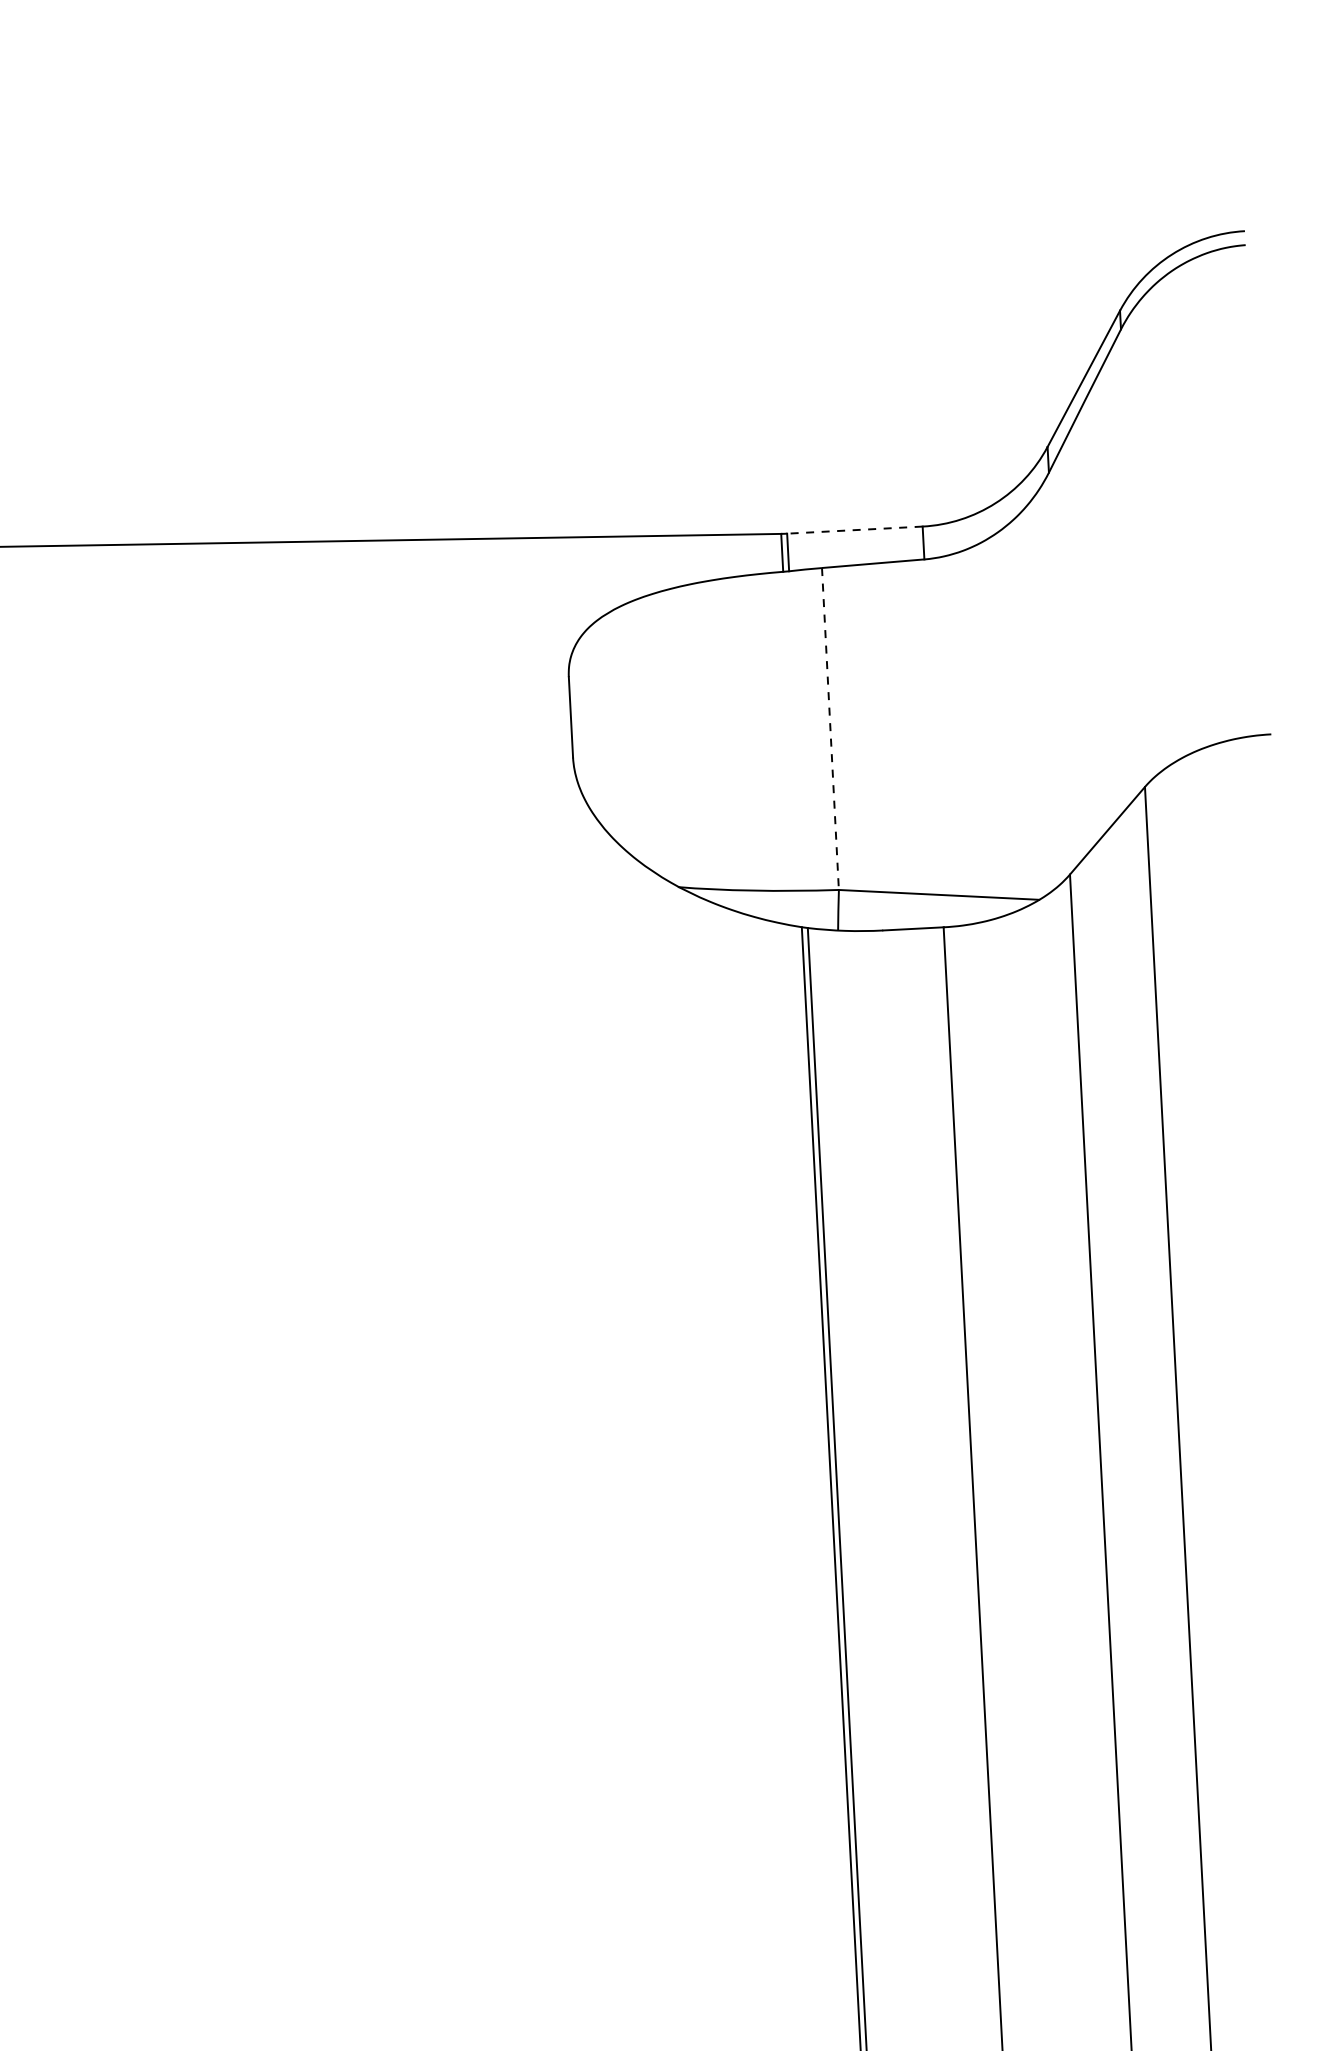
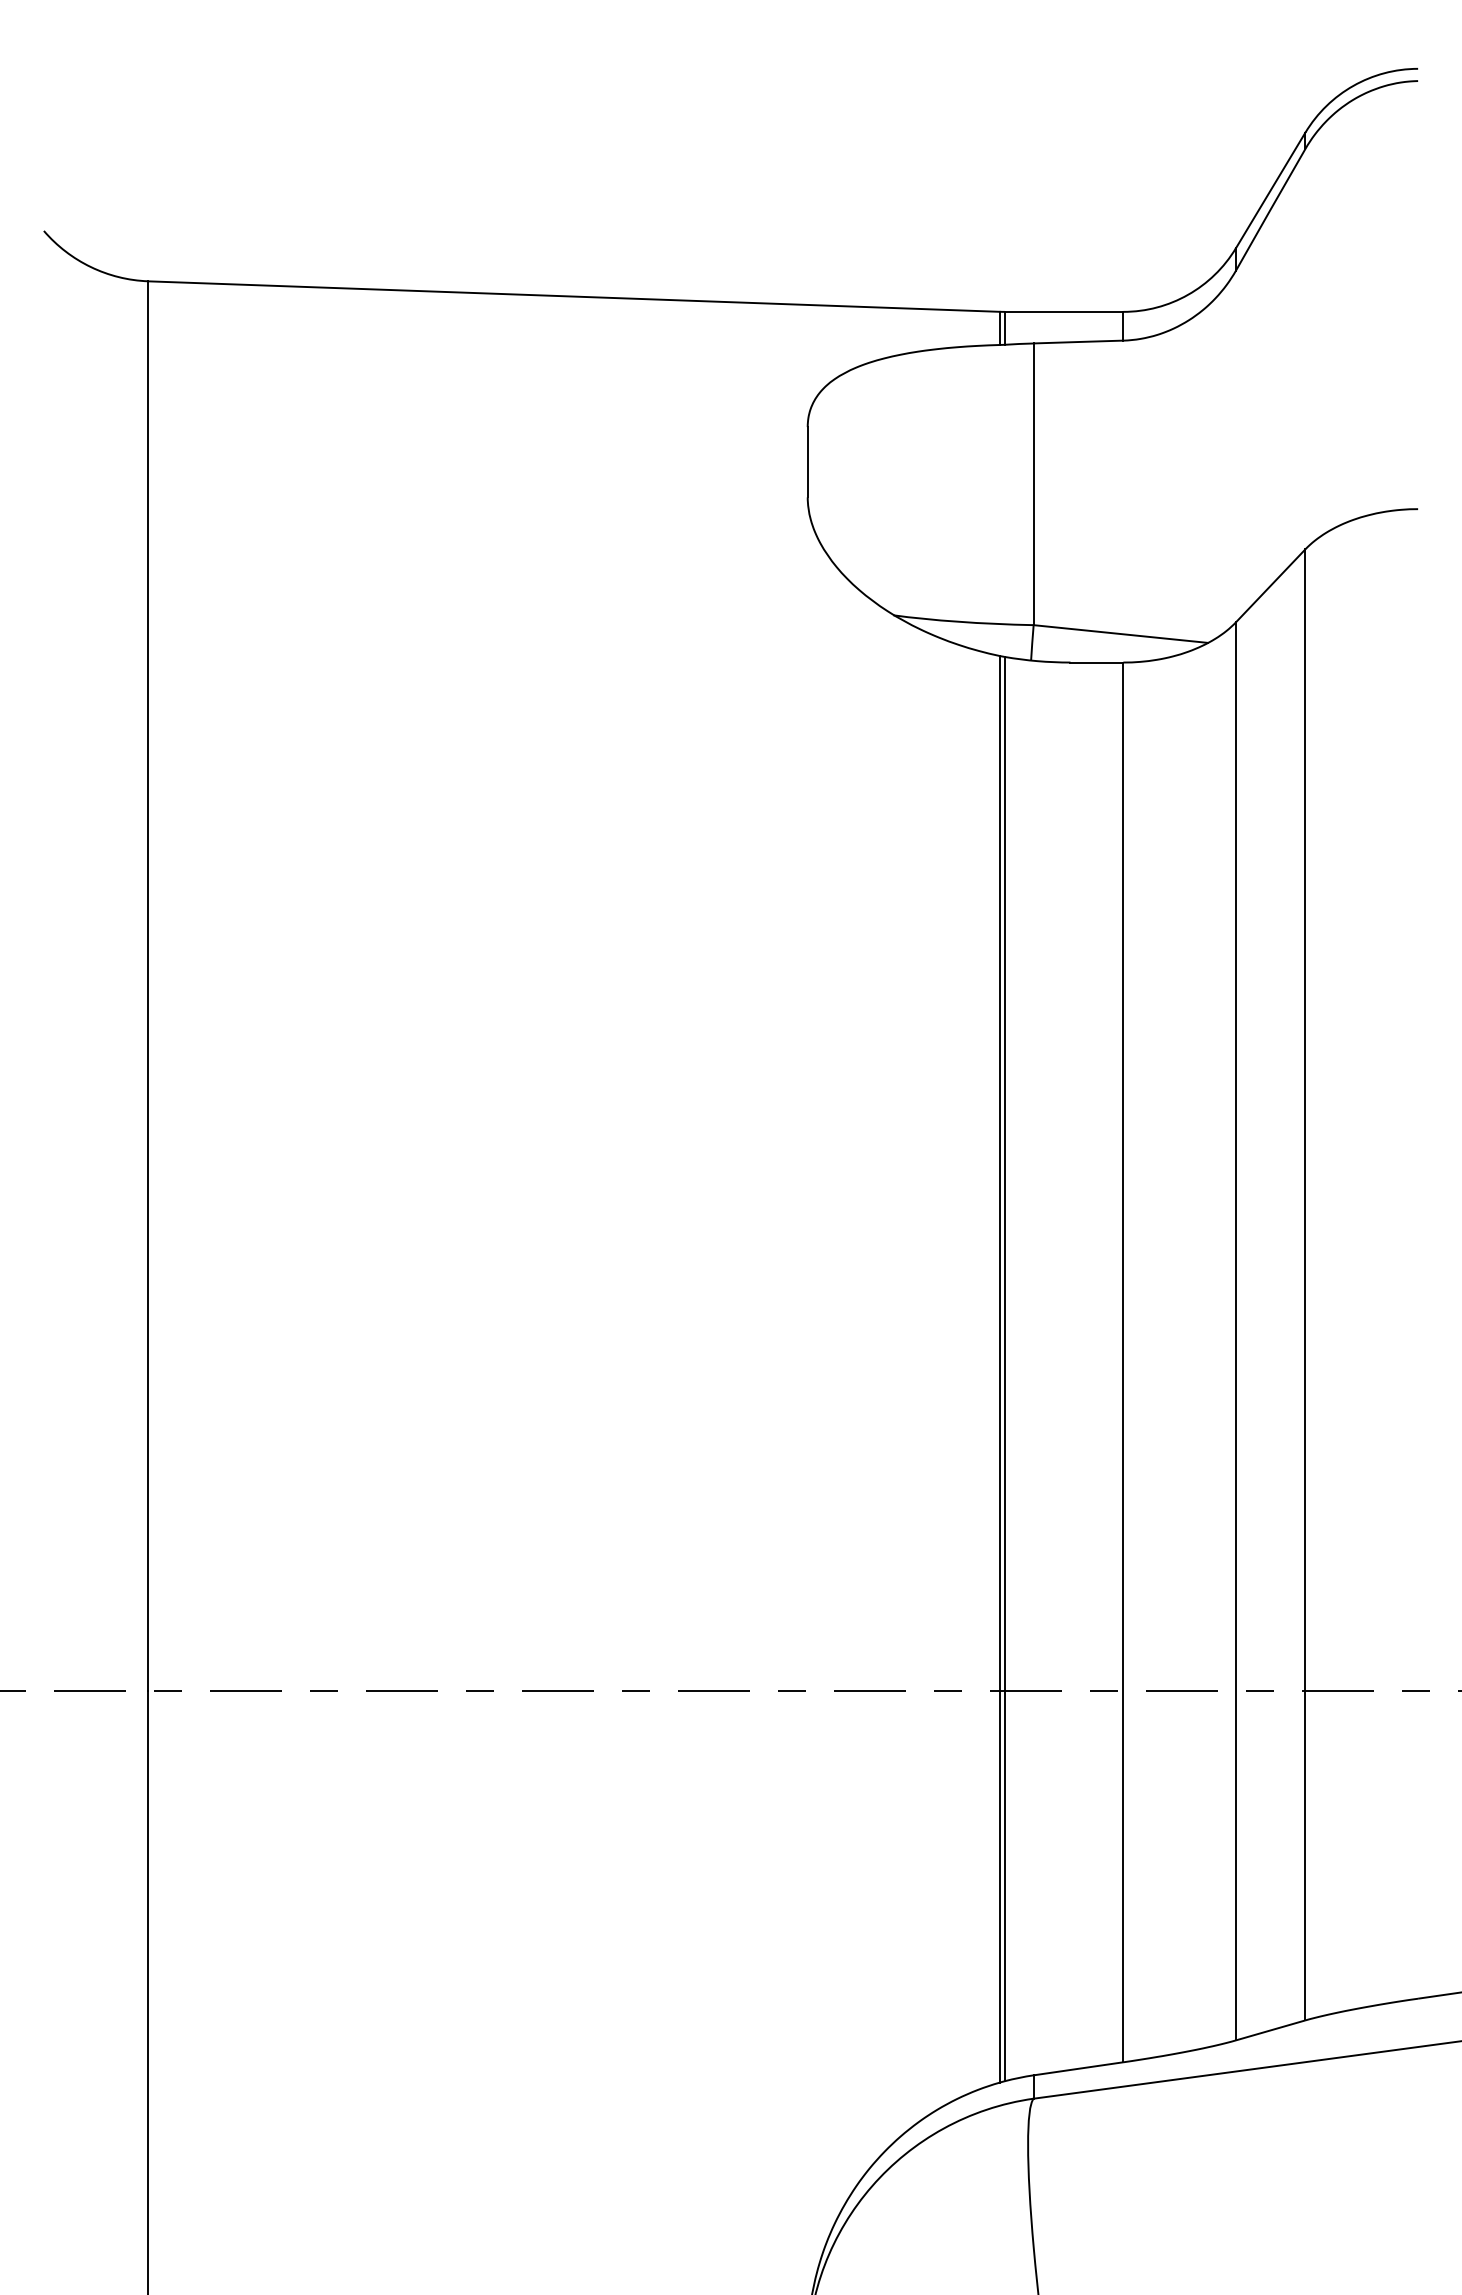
line: (854, 529) -> (1063, 311), dashed -> solid
line: (830, 729) -> (1033, 484), dashed -> solid

